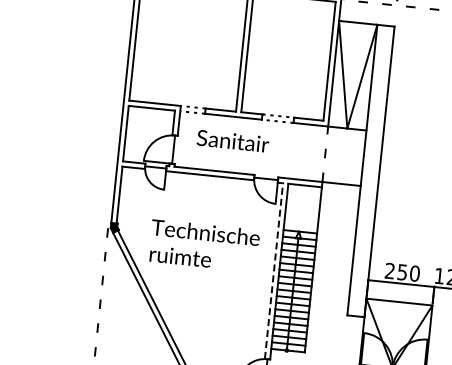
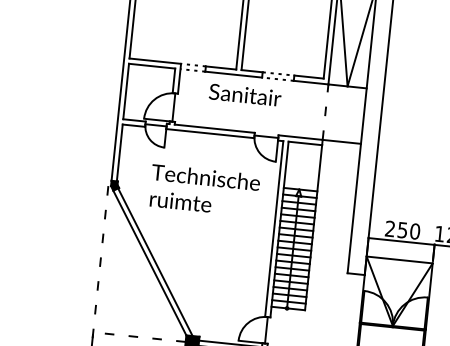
text: (232, 141) -> (244, 95), moved
text: (204, 243) -> (204, 188), moved
line: (274, 270) -> (274, 228), dashed -> solid

